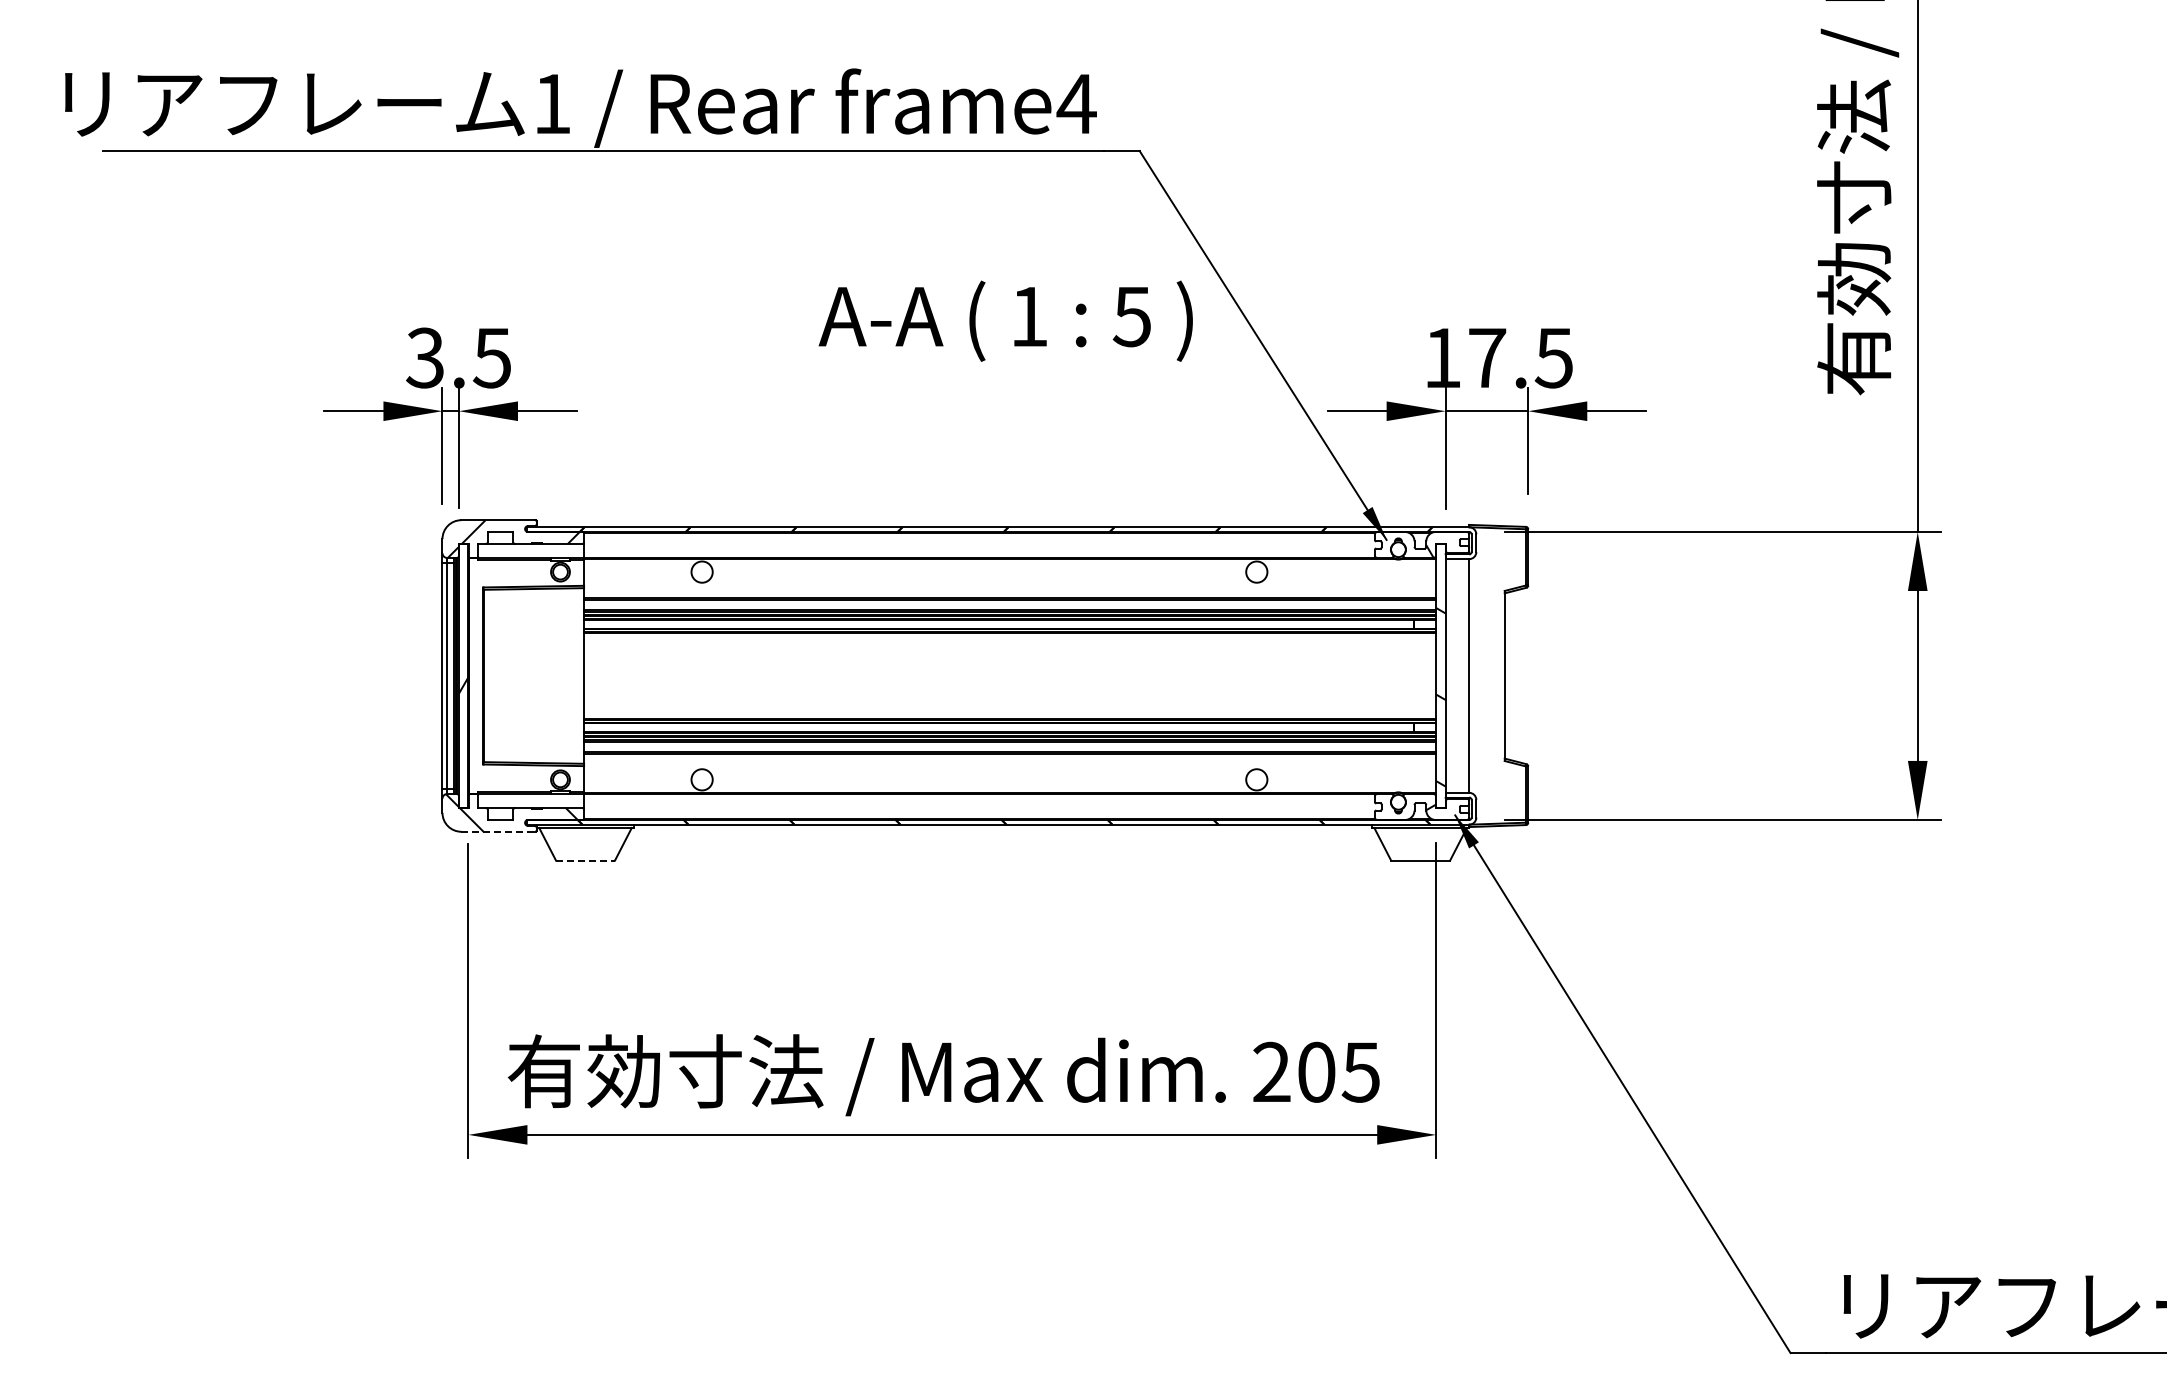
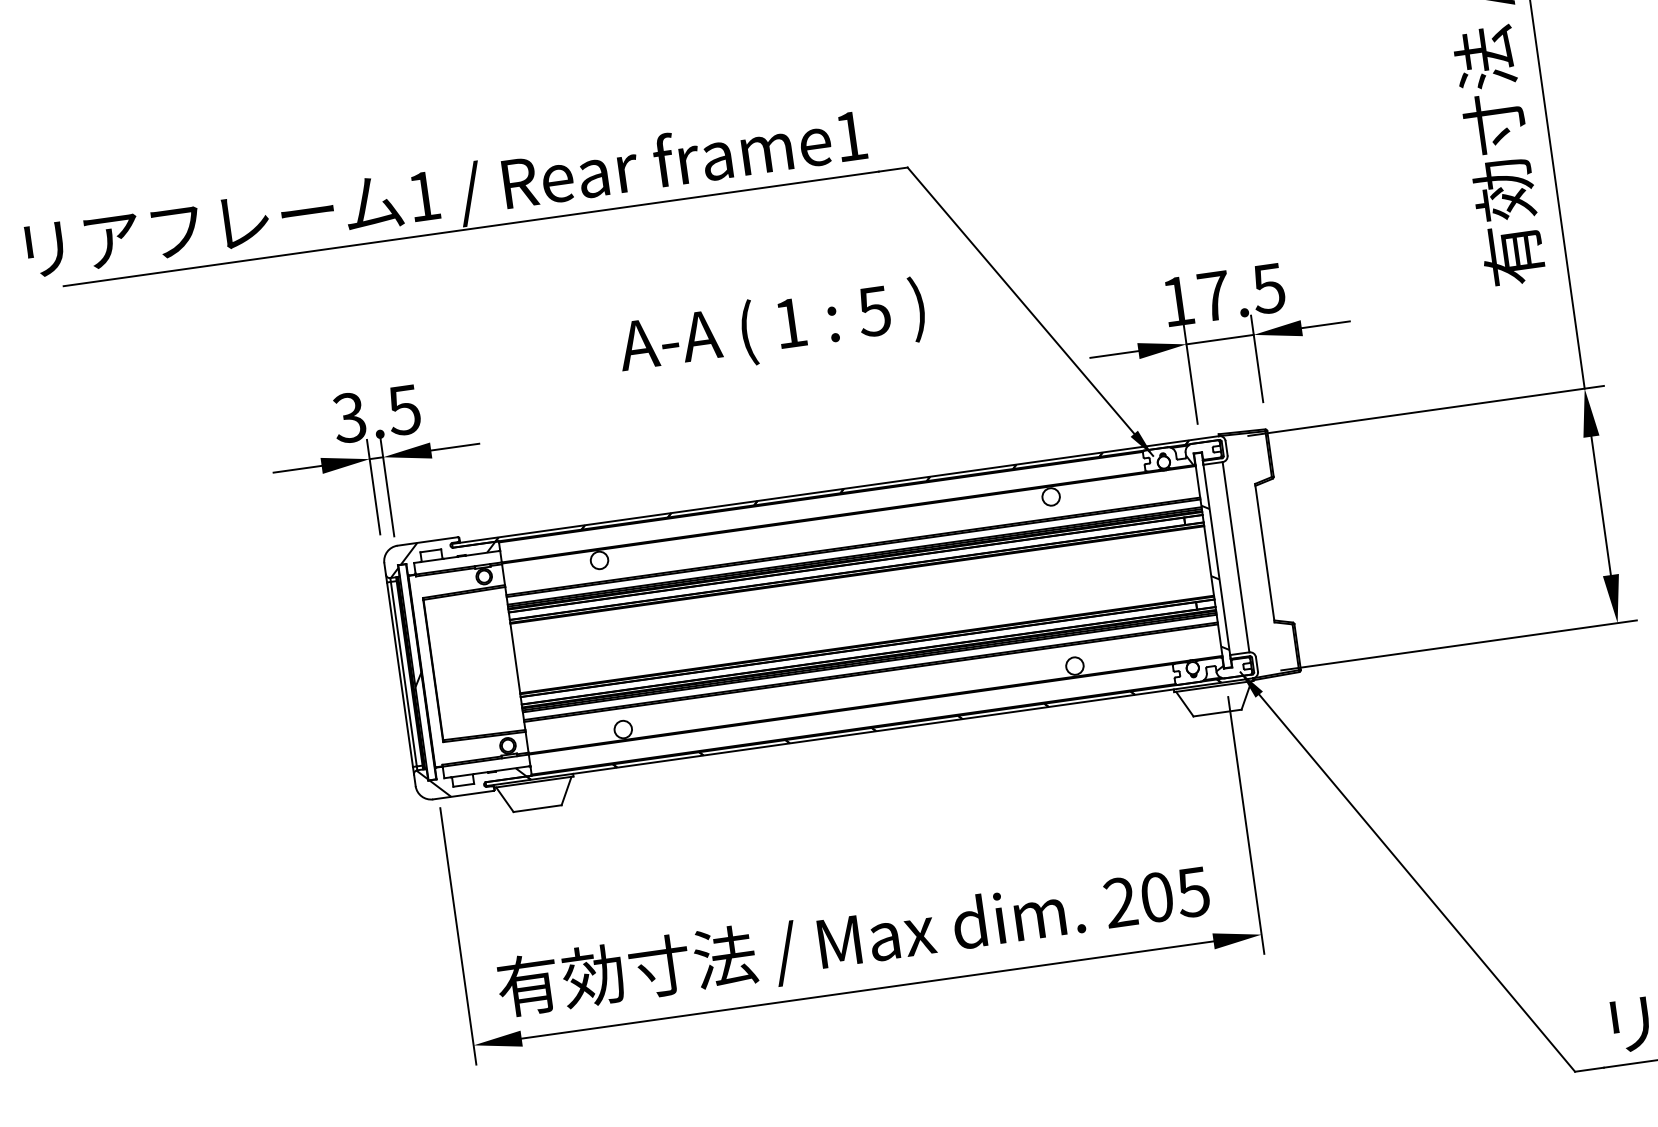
text: (1076, 103) -> (850, 136), frame4 -> frame1
text: (1005, 320) -> (771, 329), moved
line: (498, 831) -> (463, 794), dashed -> solid
line: (585, 860) -> (537, 808), dashed -> solid

